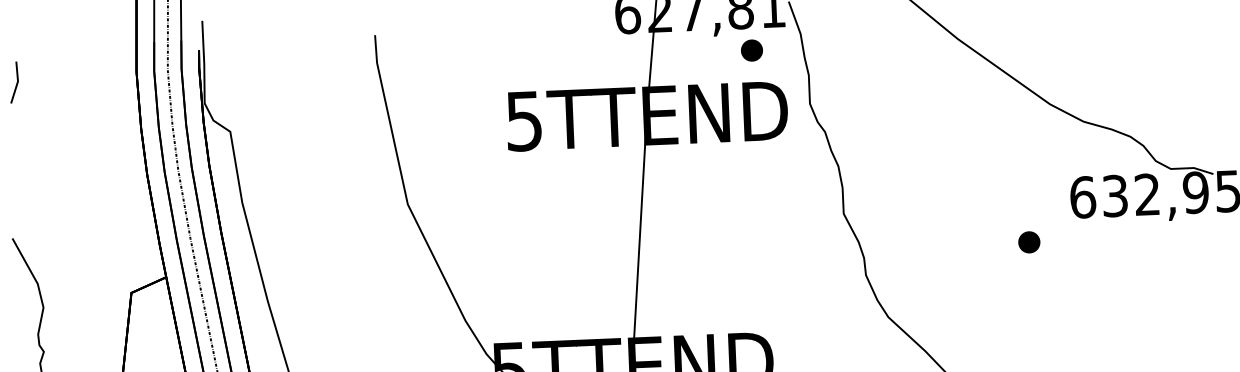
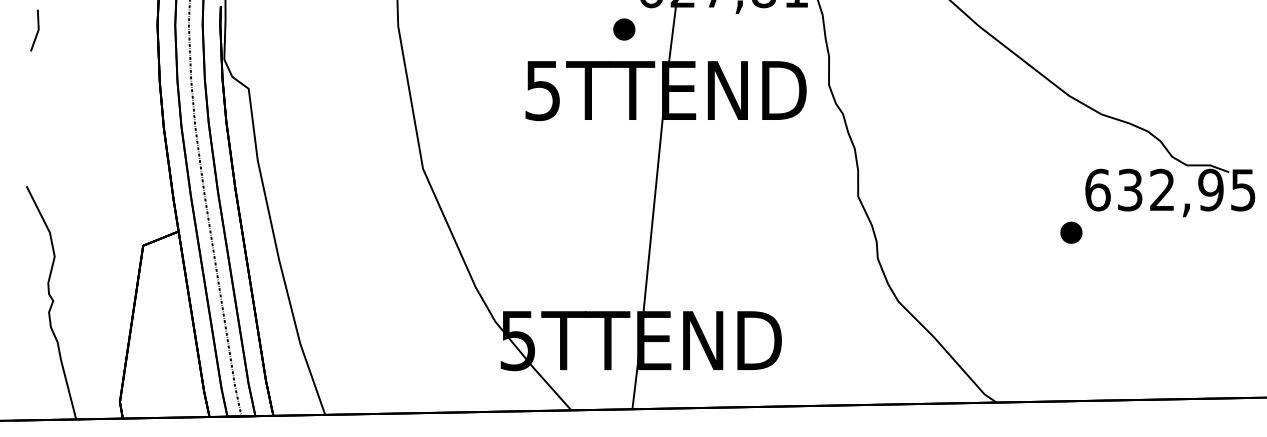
part: (752, 50) -> (624, 29), moved
part: (1029, 242) -> (1071, 232), moved

